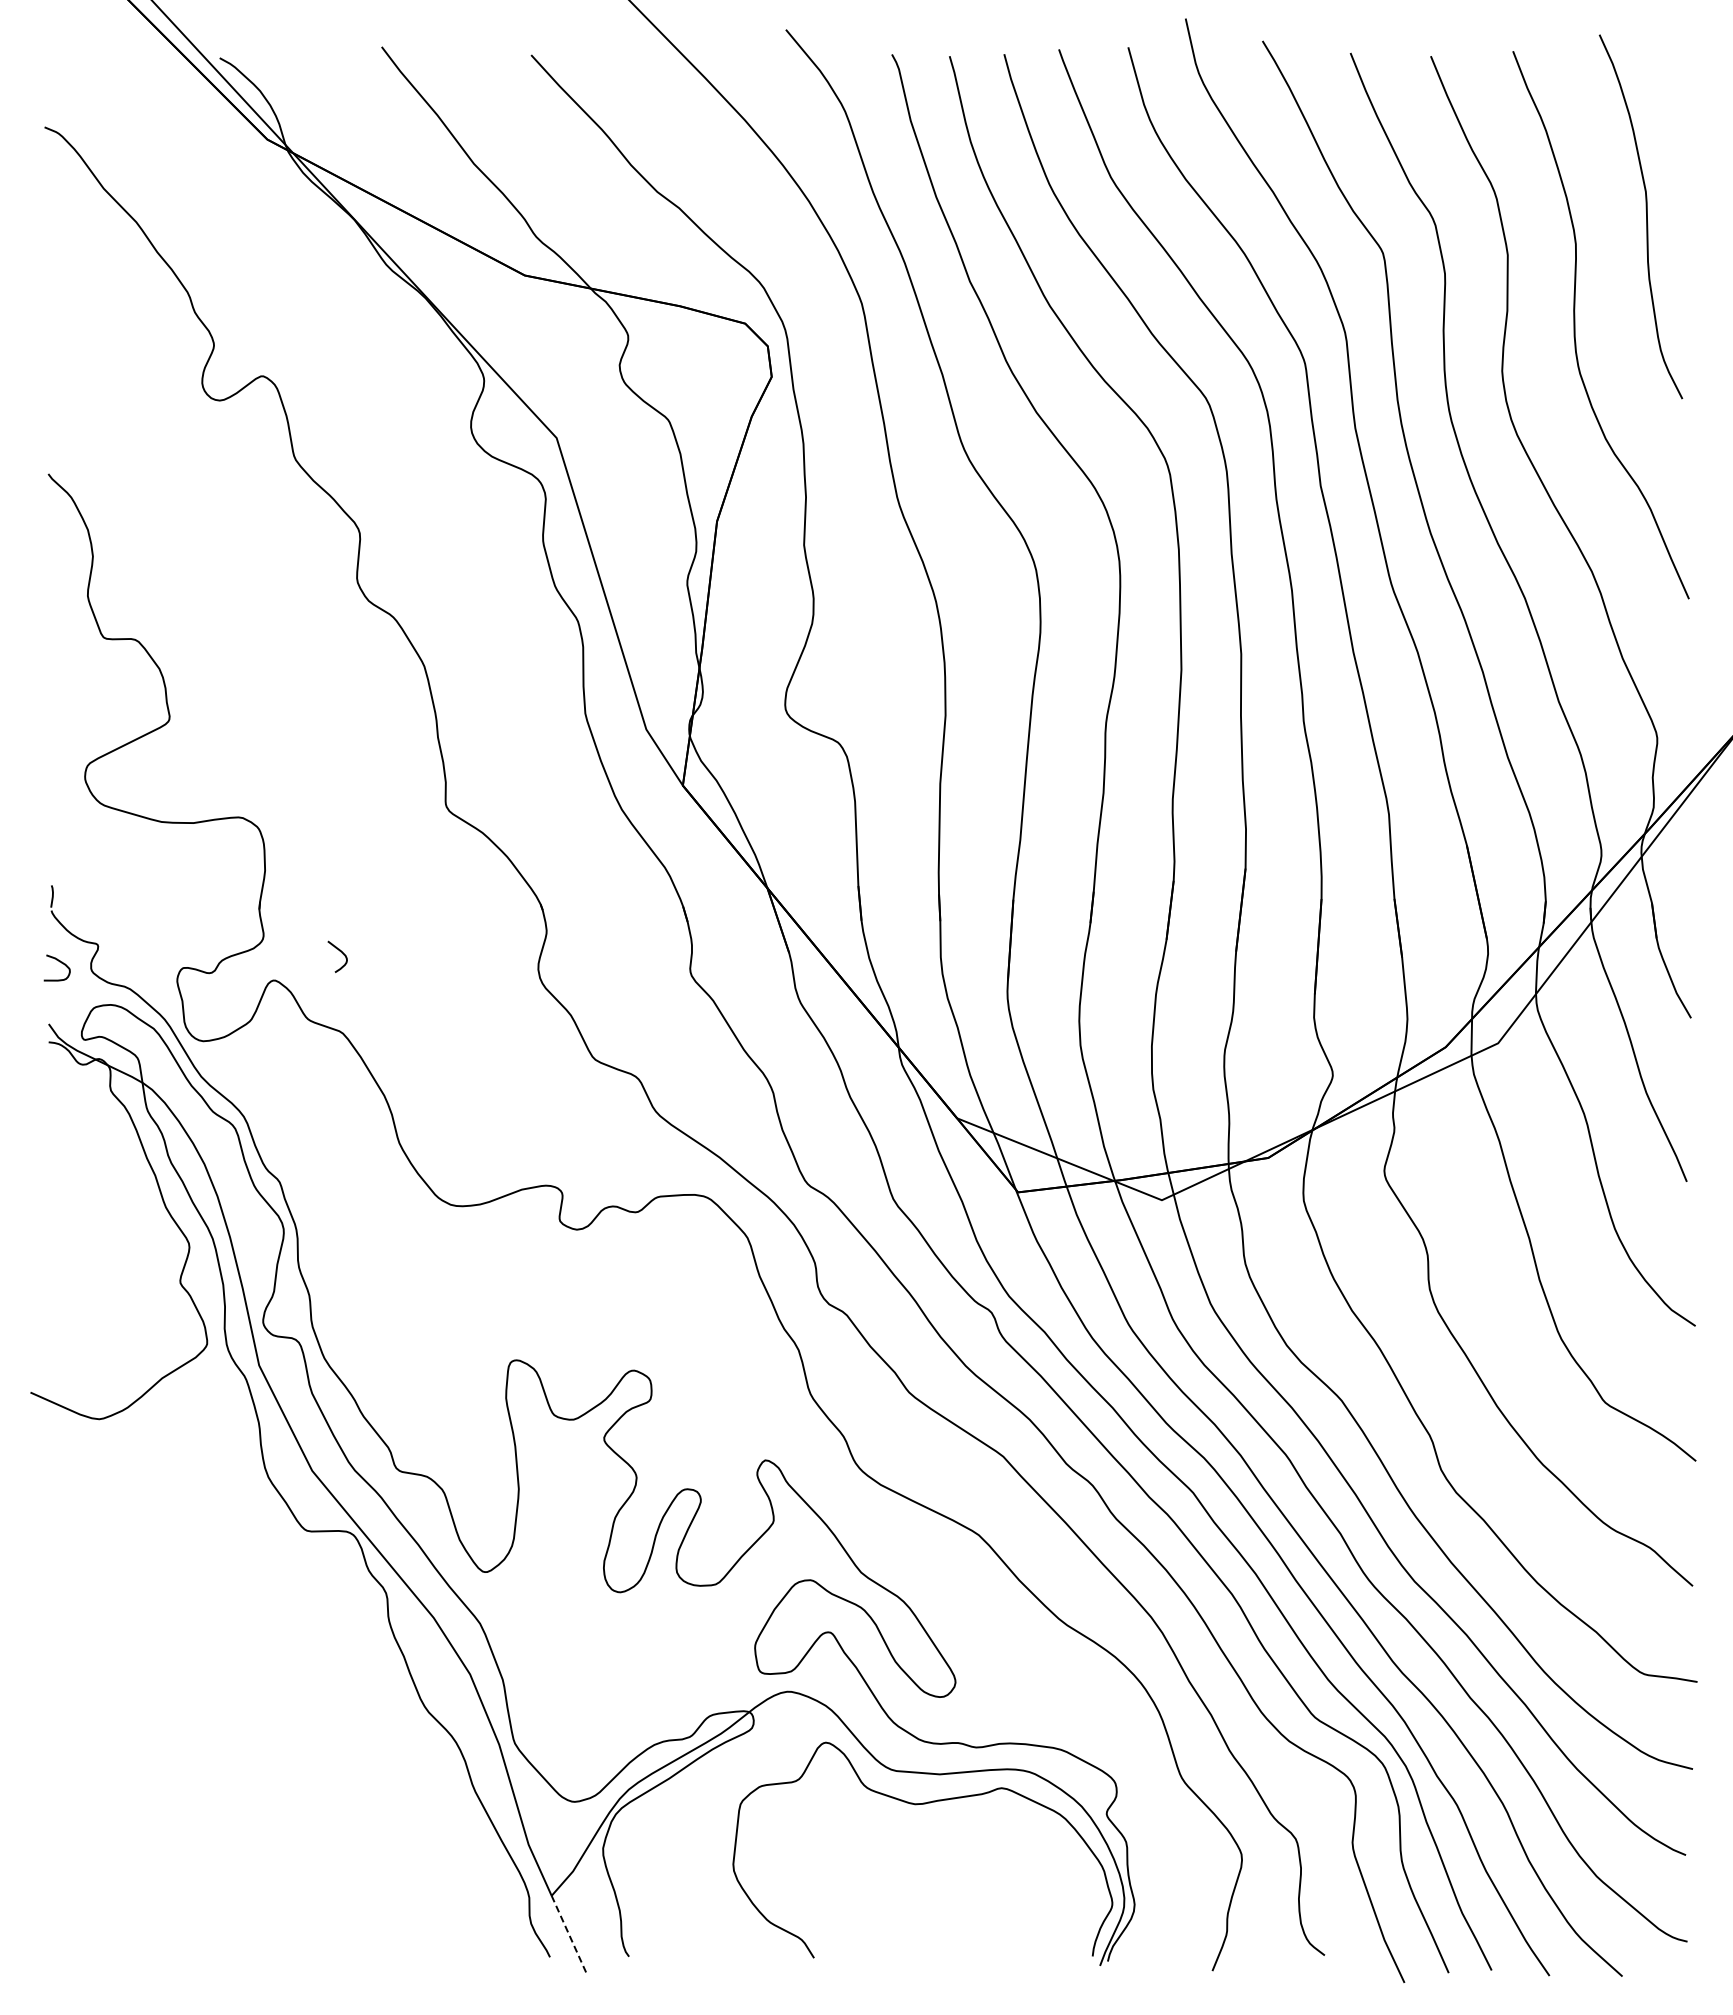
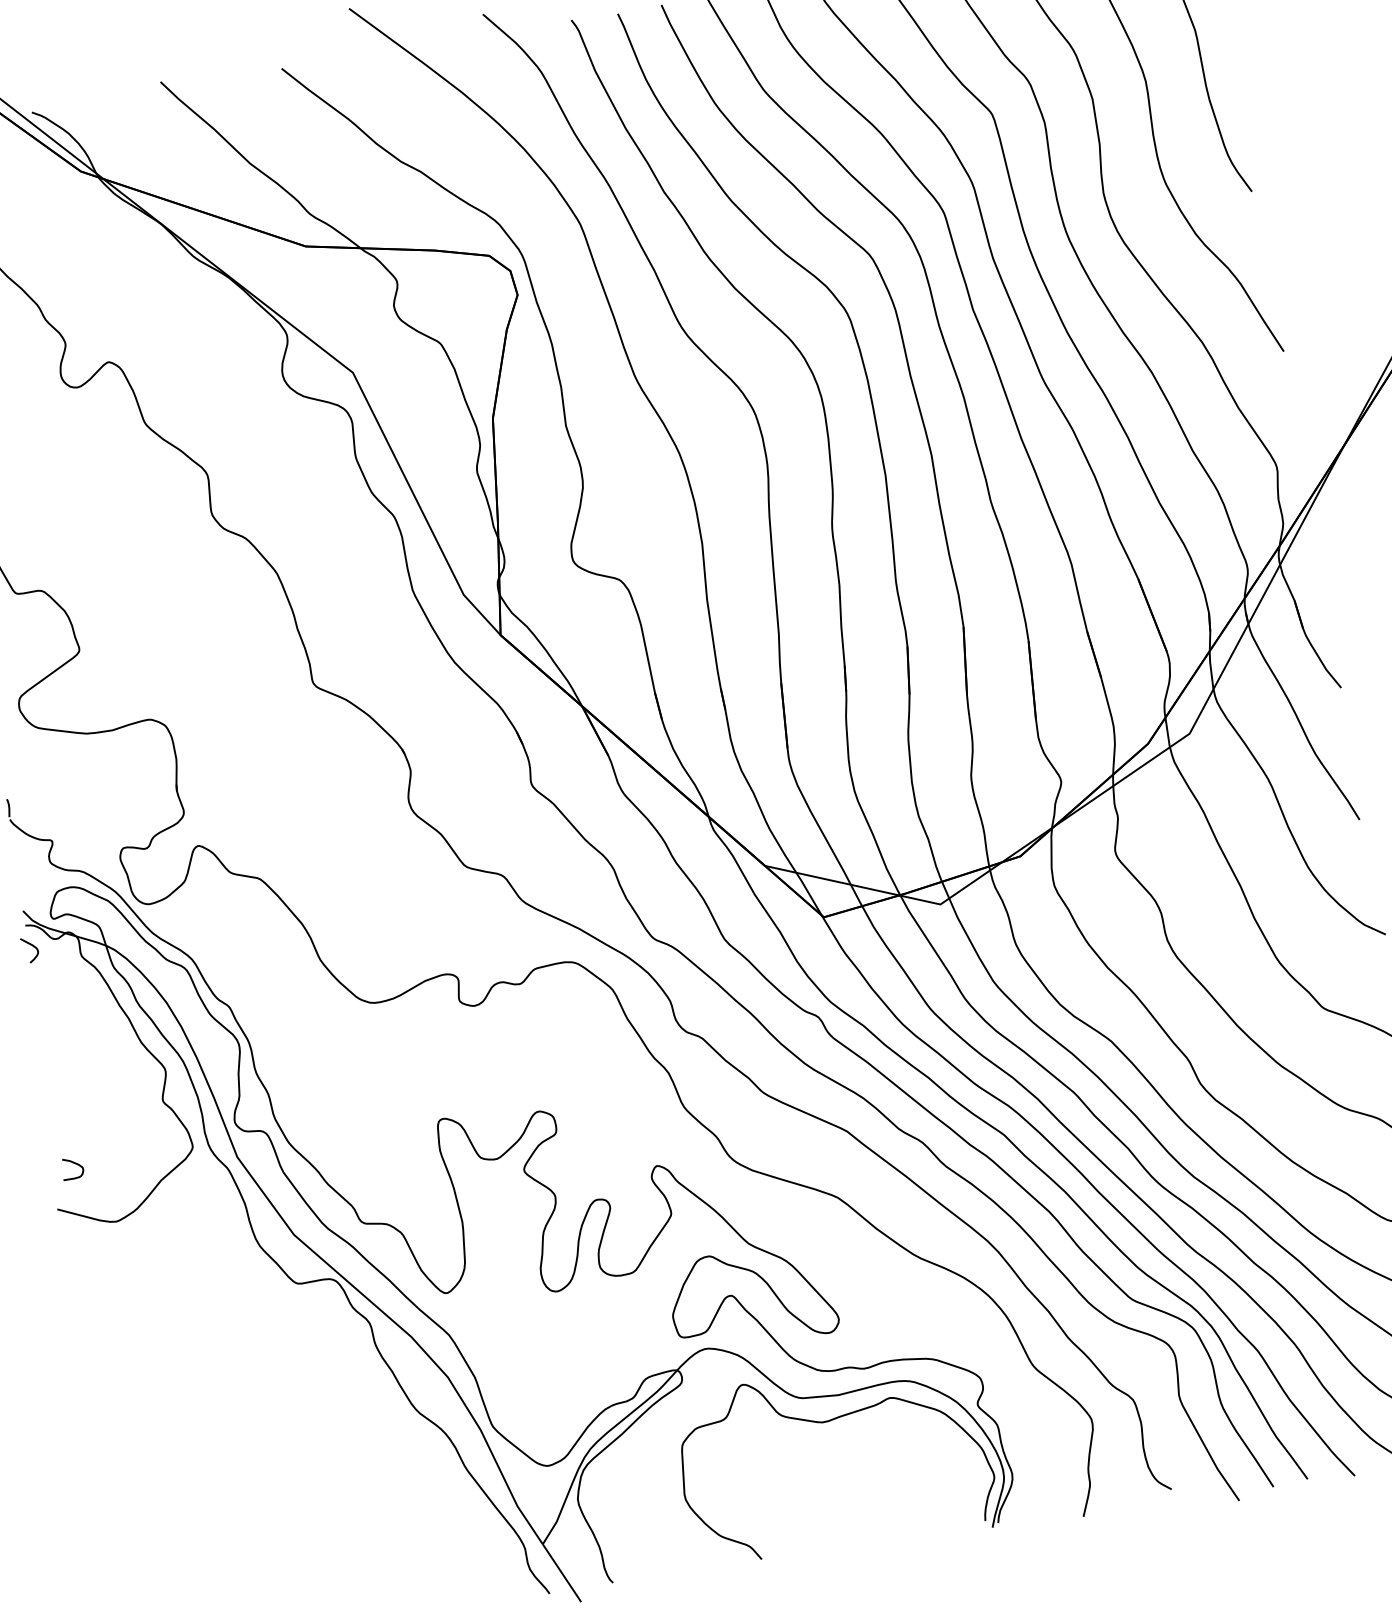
curve: (340, 952) -> (31, 946), moved
curve: (59, 962) -> (73, 1163), moved
line: (569, 1934) -> (562, 1572), dashed -> solid

